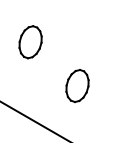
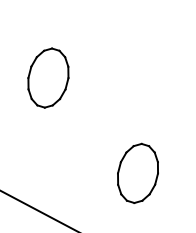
part: (77, 85) -> (137, 172), moved

